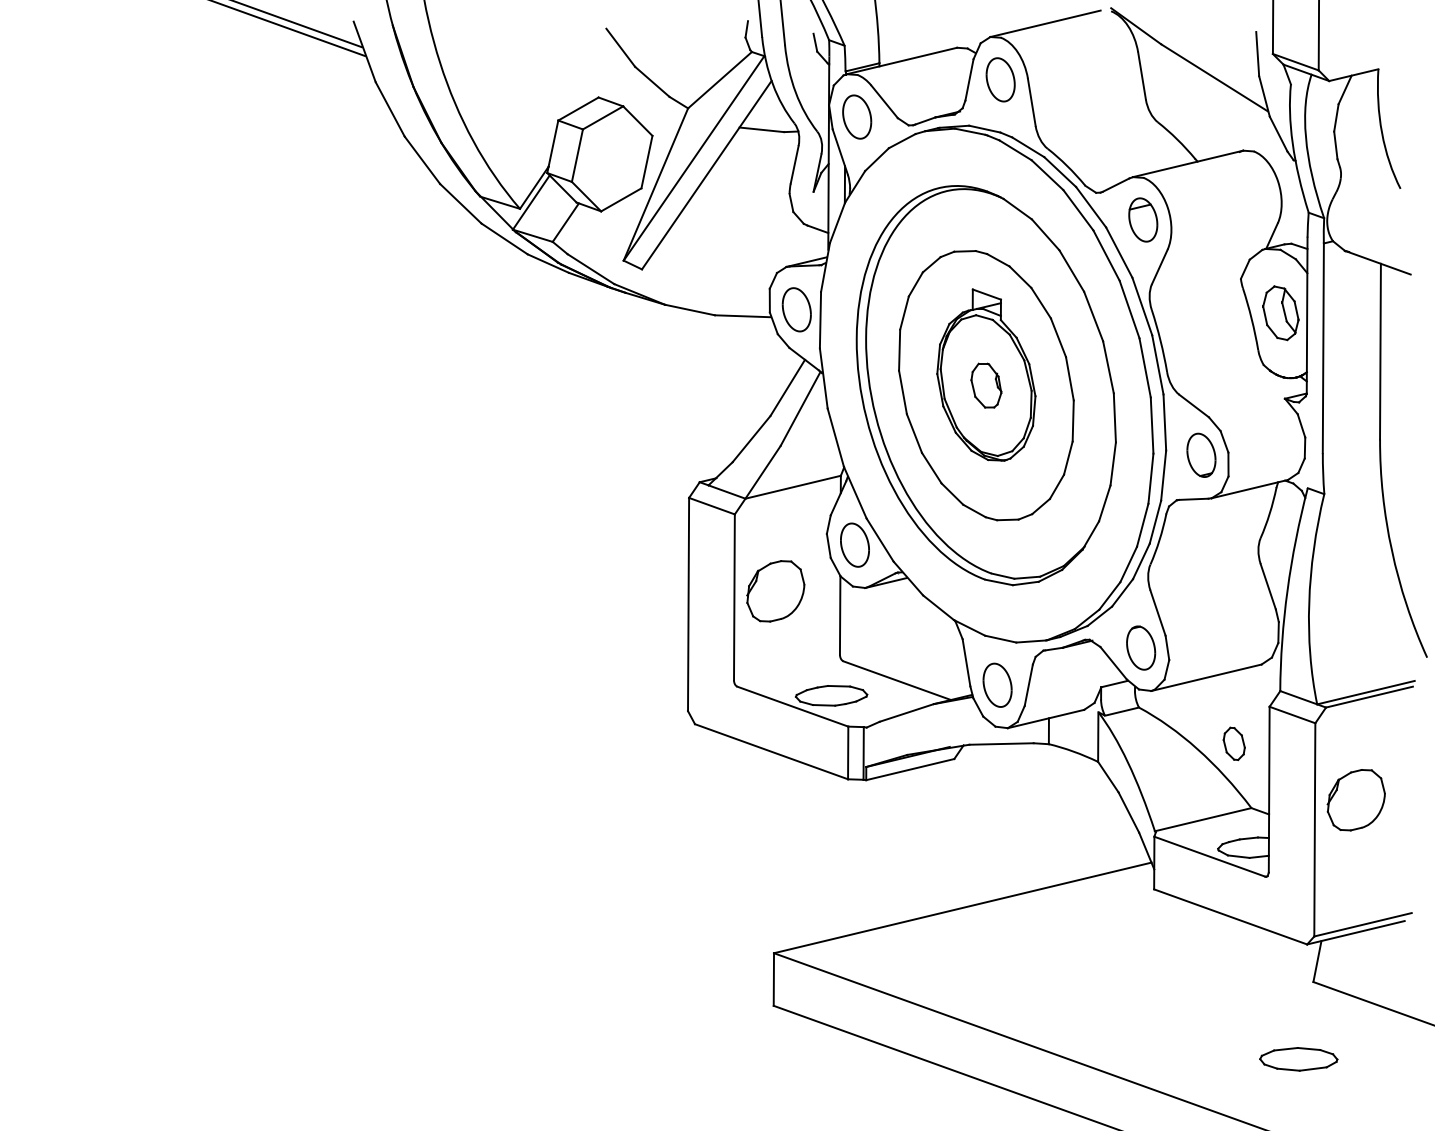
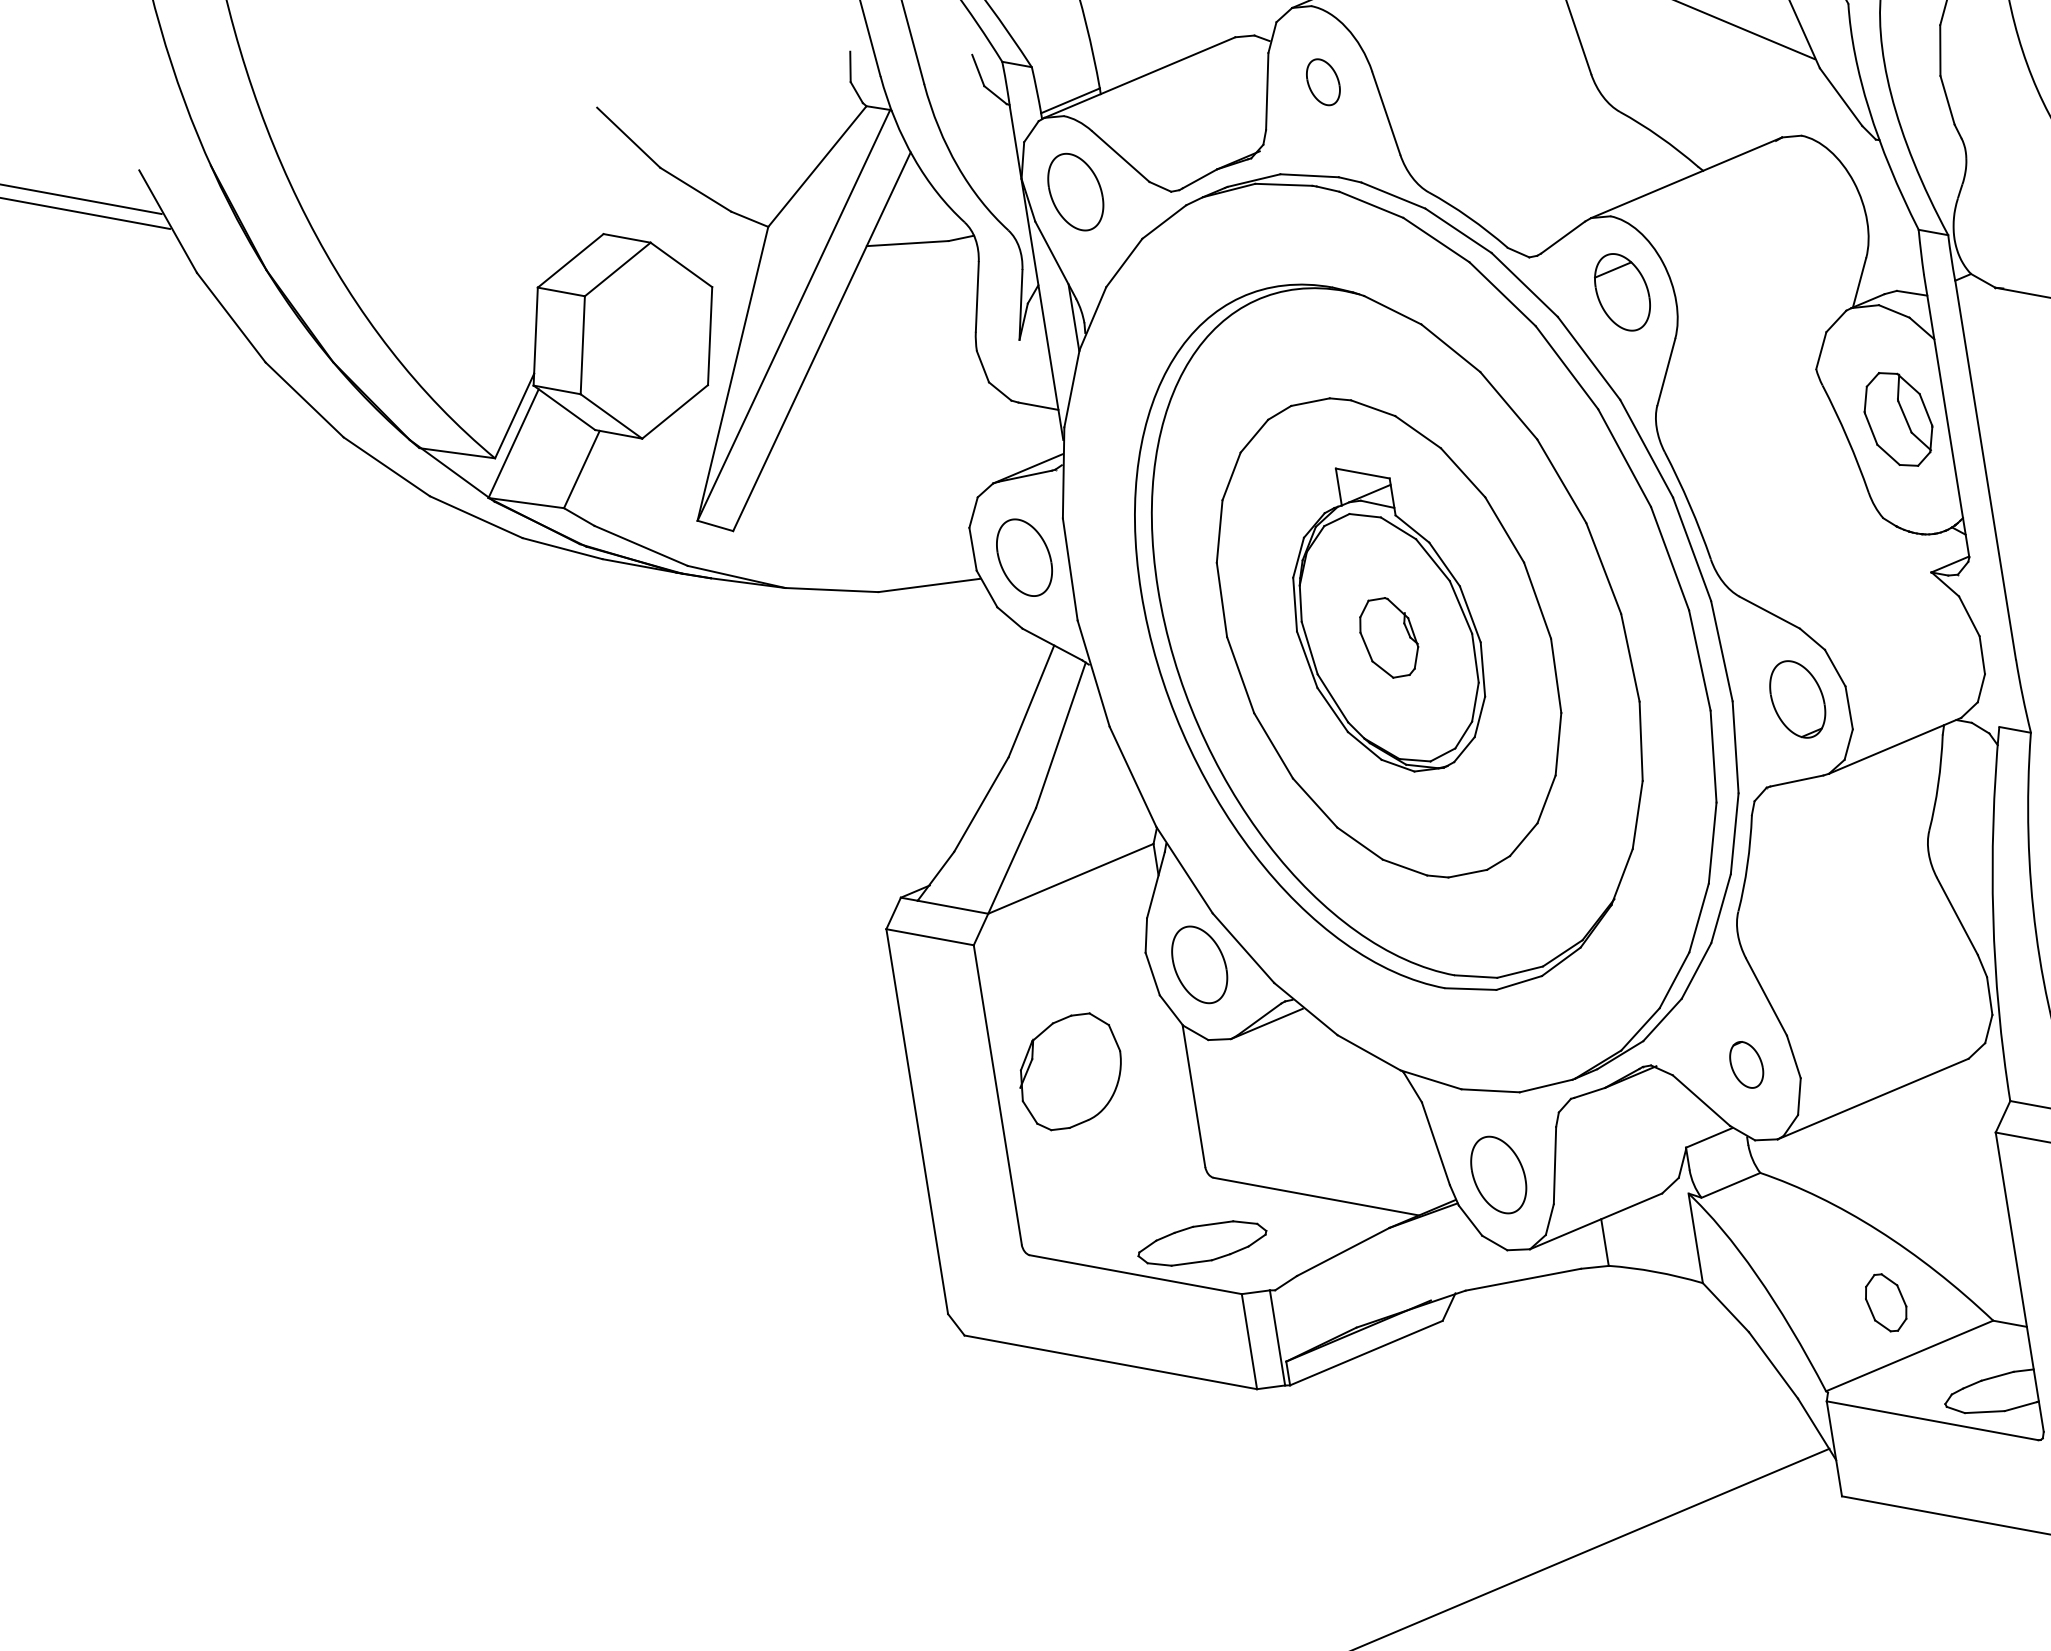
part: (1000, 79) -> (1323, 81), size x0.6
part: (1141, 647) -> (1746, 1063), size x0.6
part: (1233, 743) -> (1884, 1302), moved

